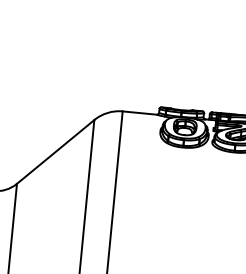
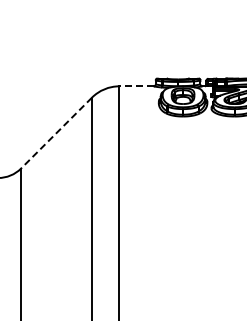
line: (139, 113) -> (136, 86), solid -> dashed
line: (55, 152) -> (56, 133), solid -> dashed

